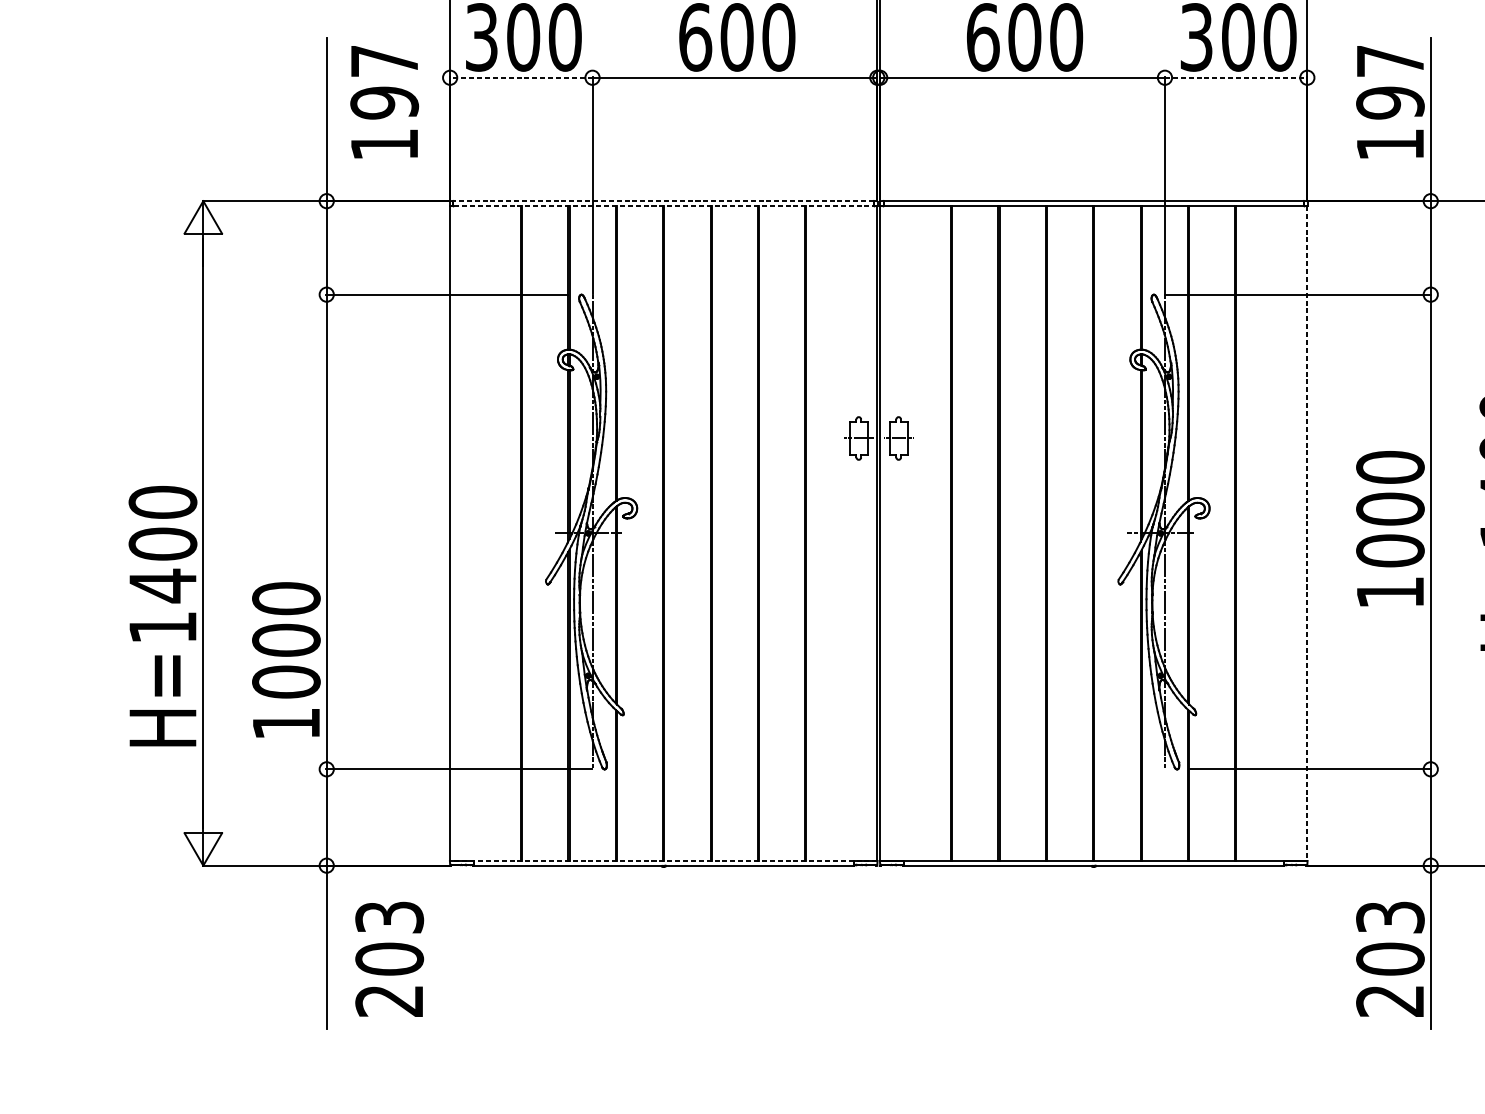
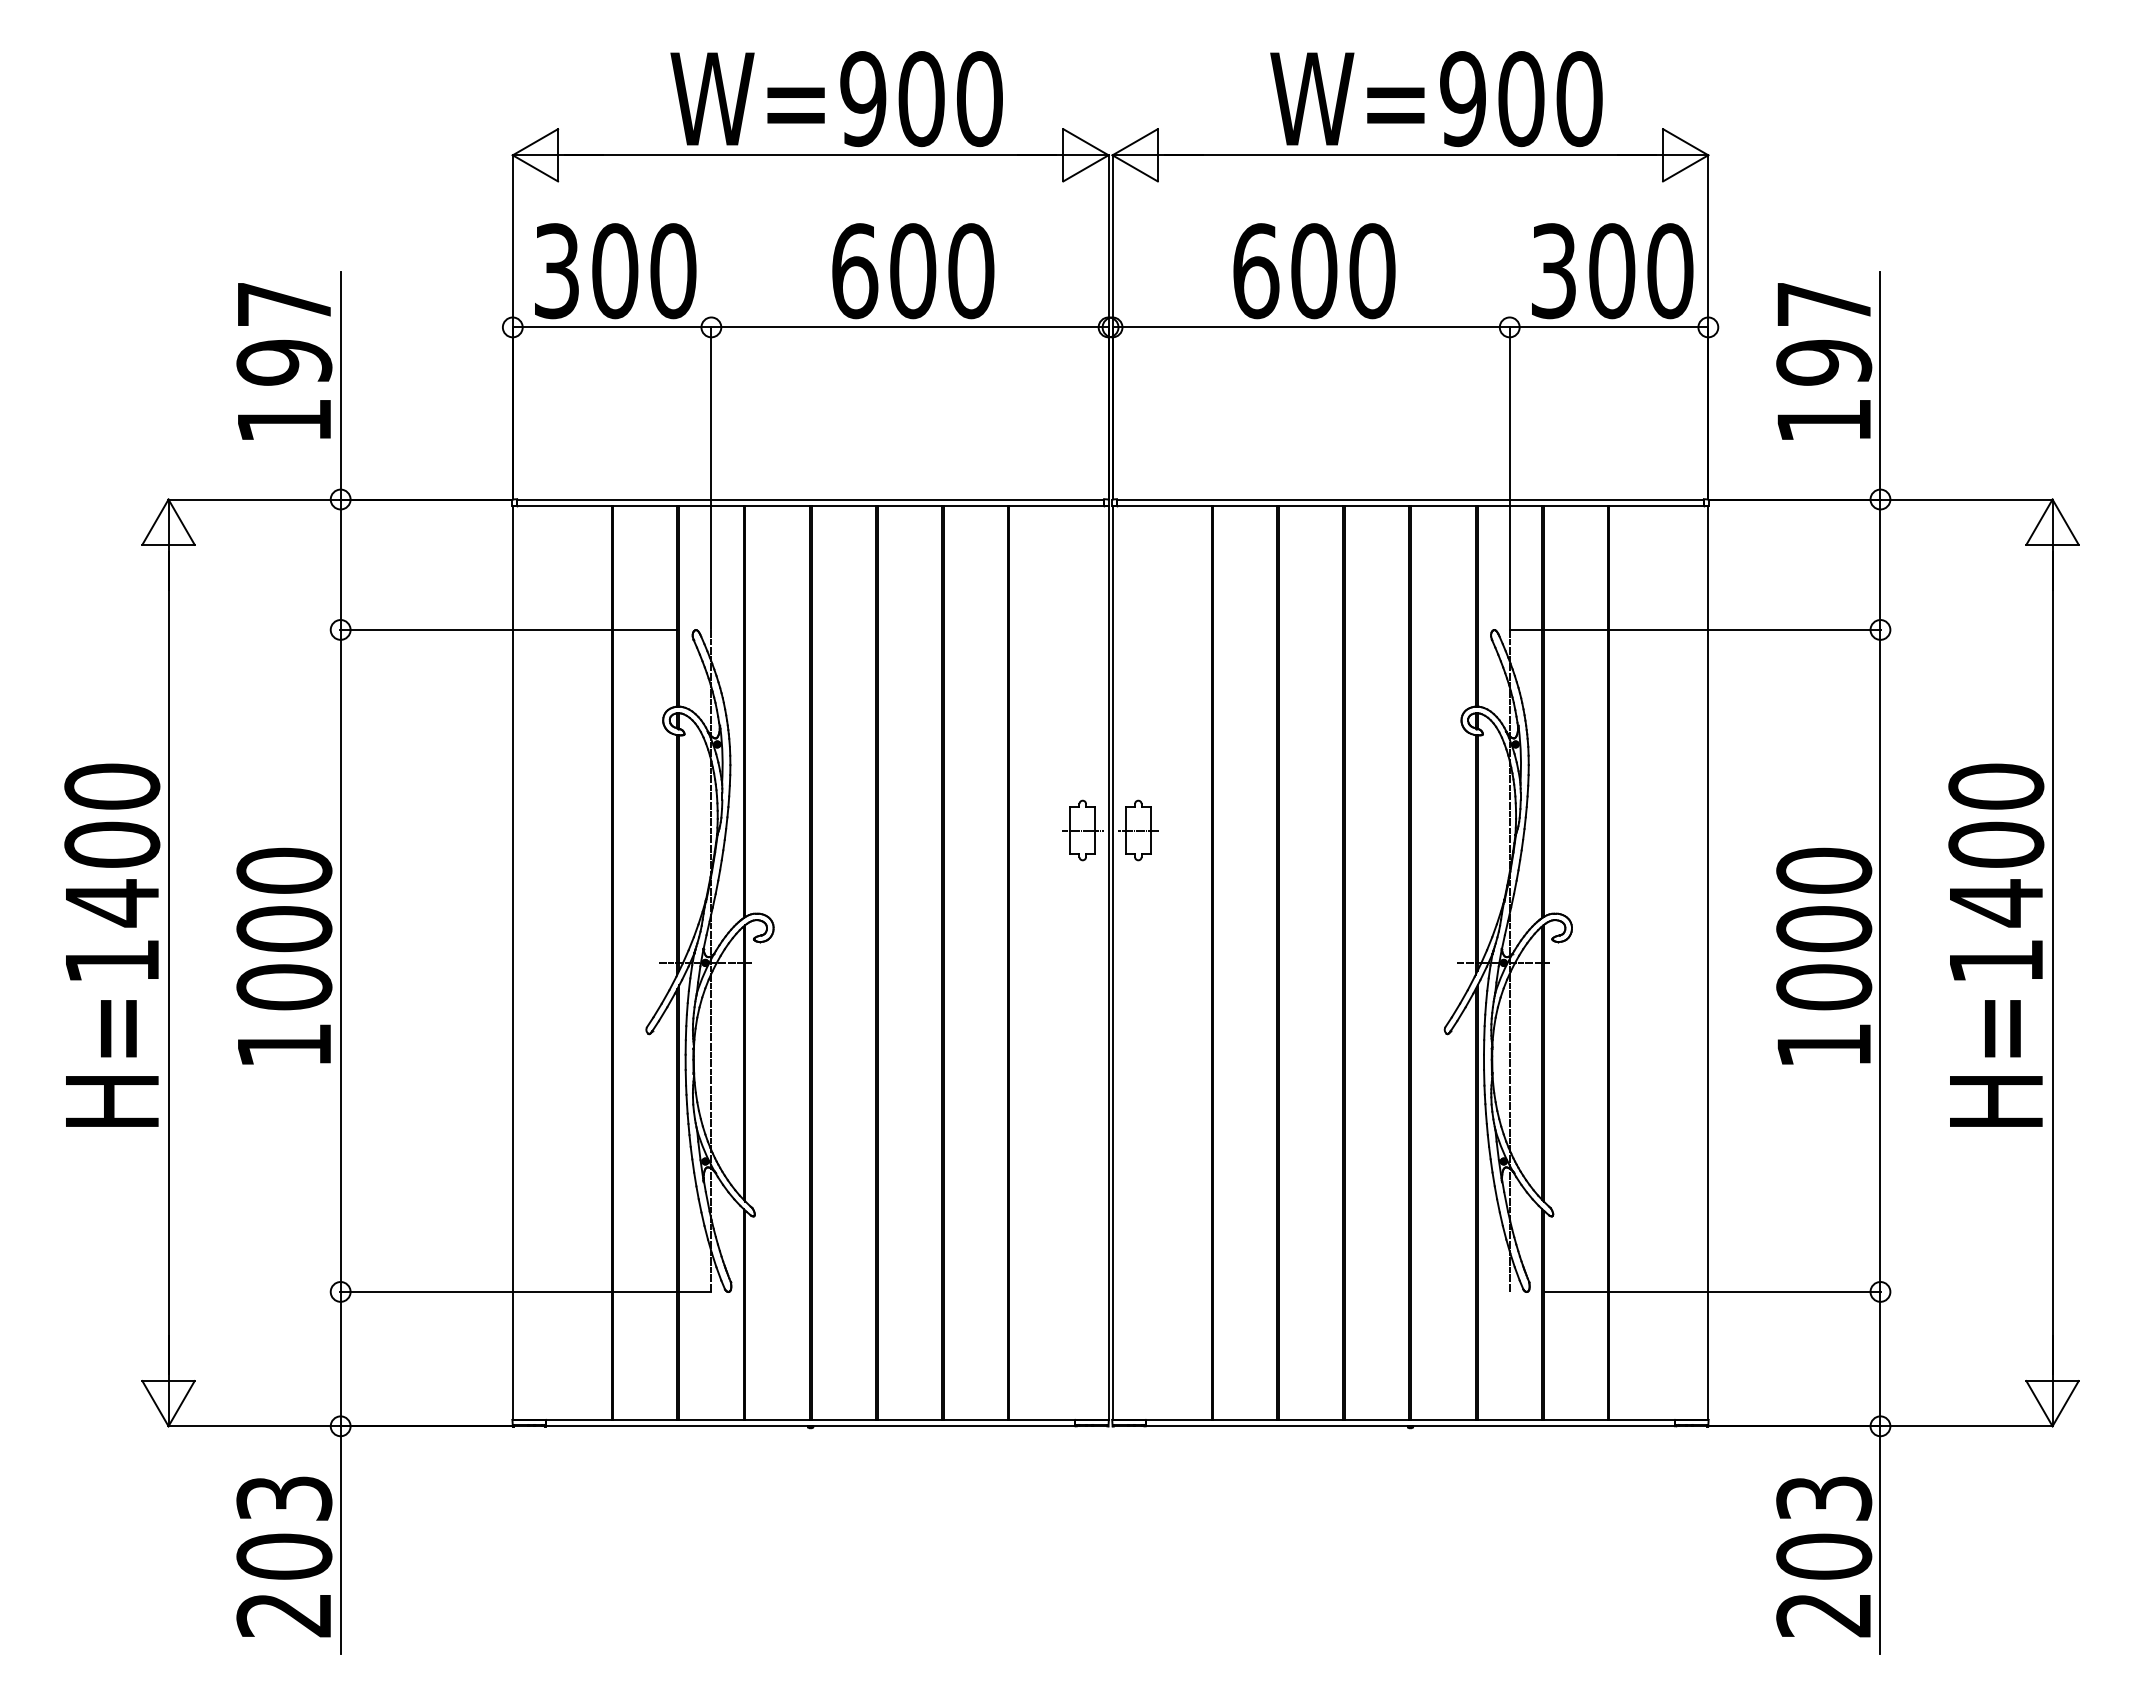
line: (520, 77) -> (611, 327), dashed -> solid
line: (1236, 77) -> (1609, 327), dashed -> solid
text: (384, 102) -> (284, 361), moved
line: (663, 201) -> (810, 499), dashed -> solid
line: (663, 206) -> (810, 506), dashed -> solid
line: (1307, 533) -> (1708, 962), dashed -> solid
text: (163, 615) -> (112, 944), moved
text: (286, 659) -> (284, 955), moved
line: (663, 860) -> (810, 1419), dashed -> solid
text: (389, 959) -> (284, 1556), moved

